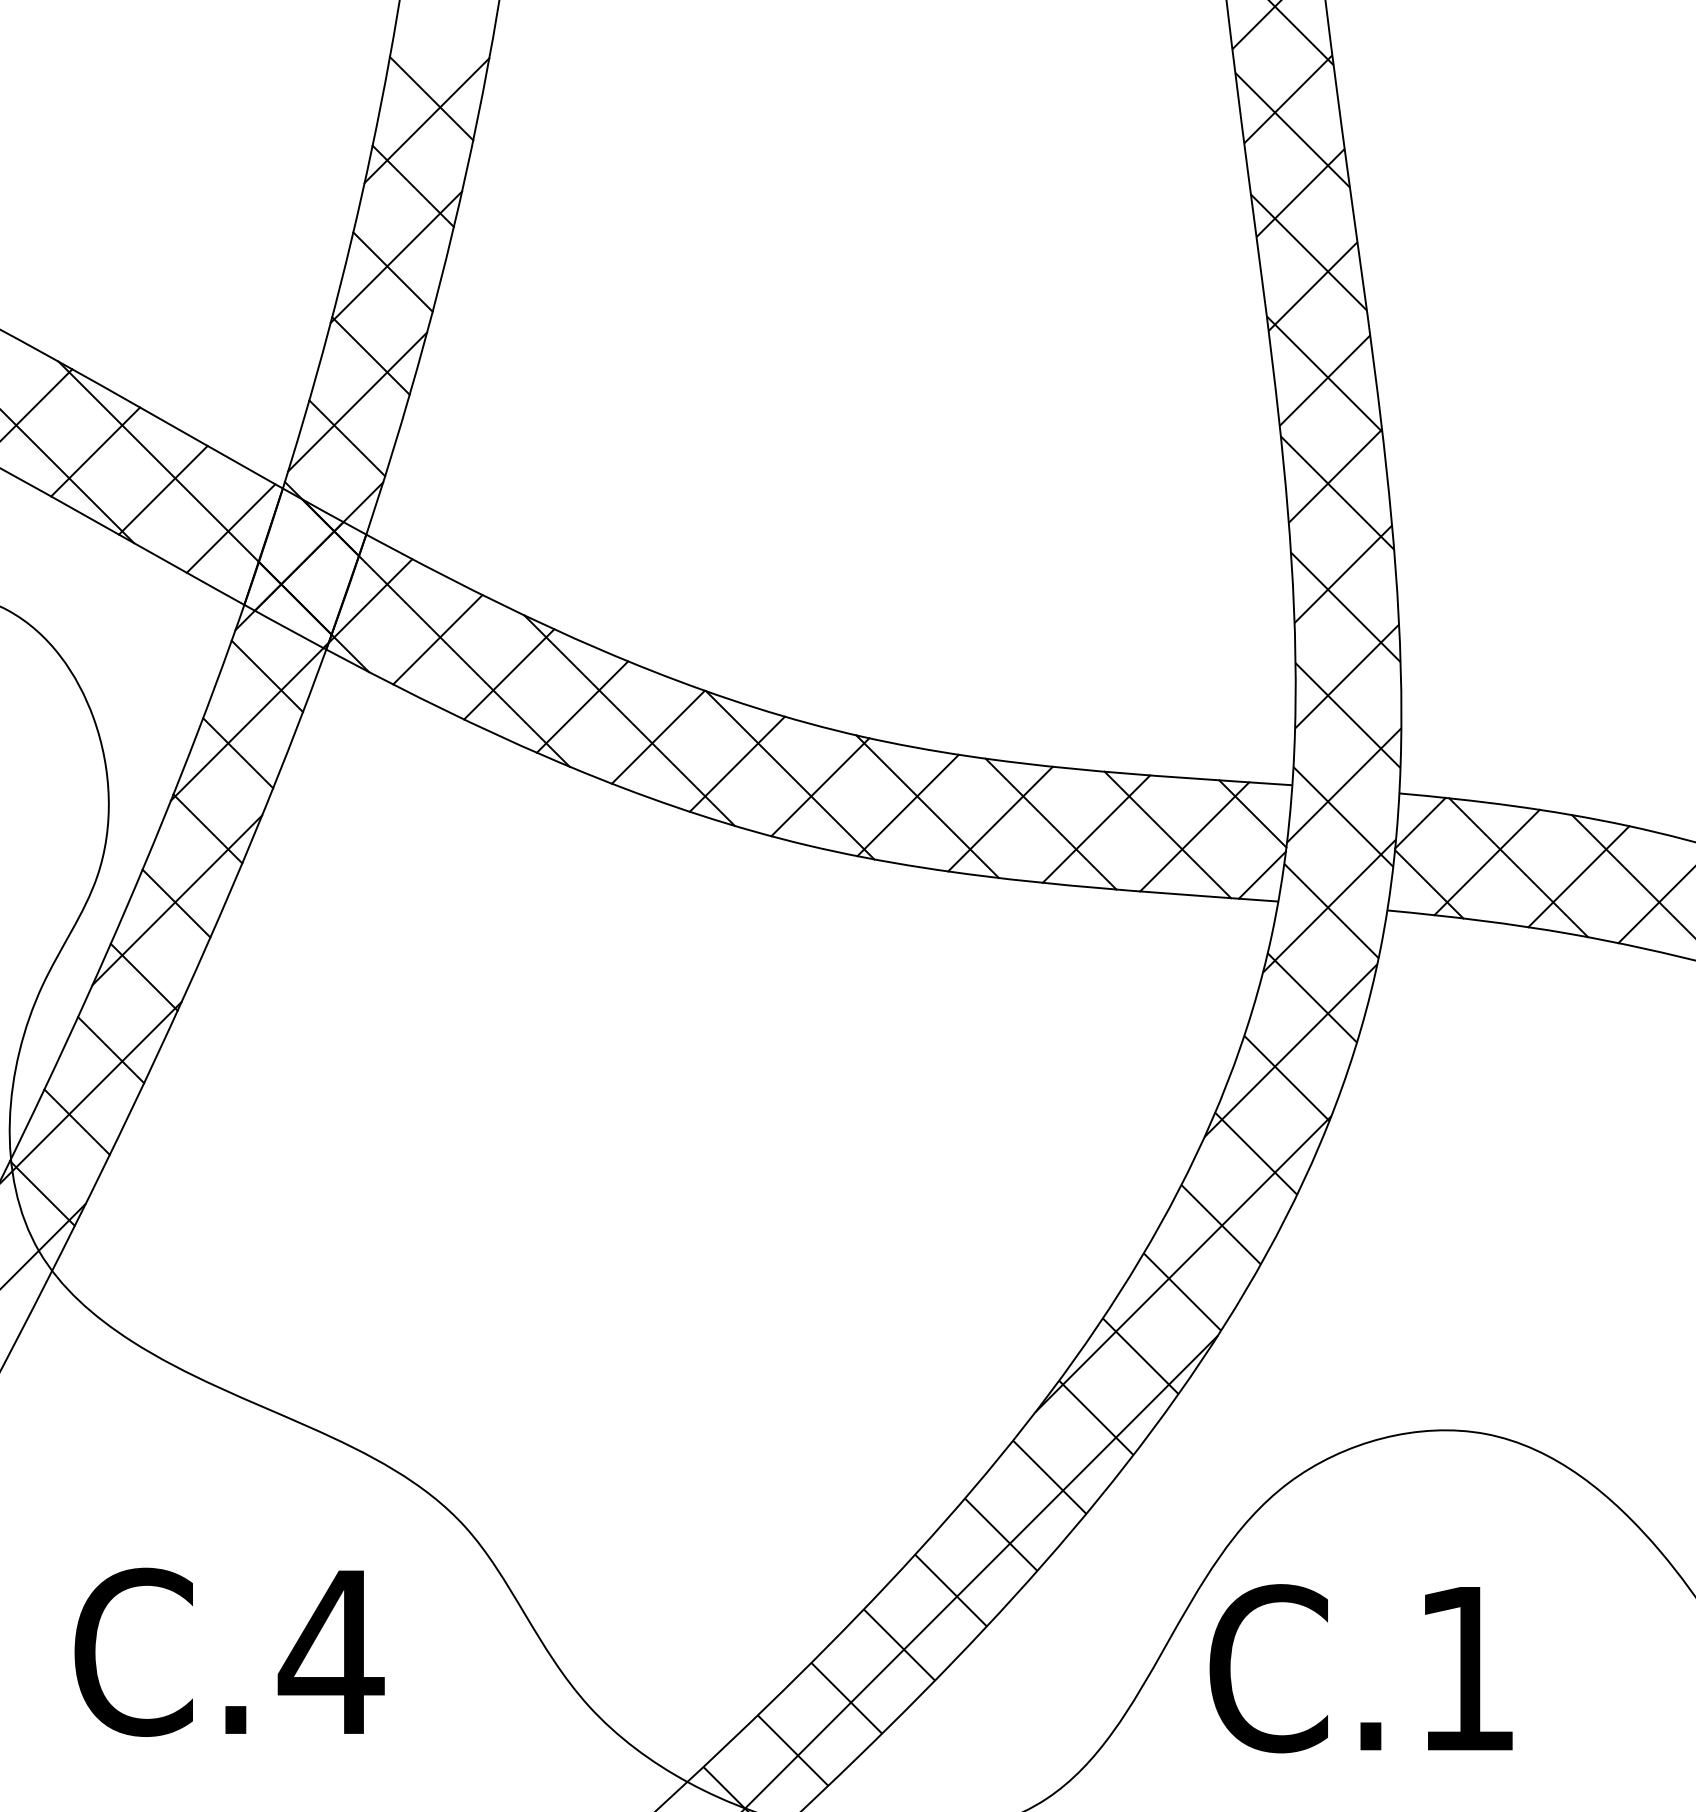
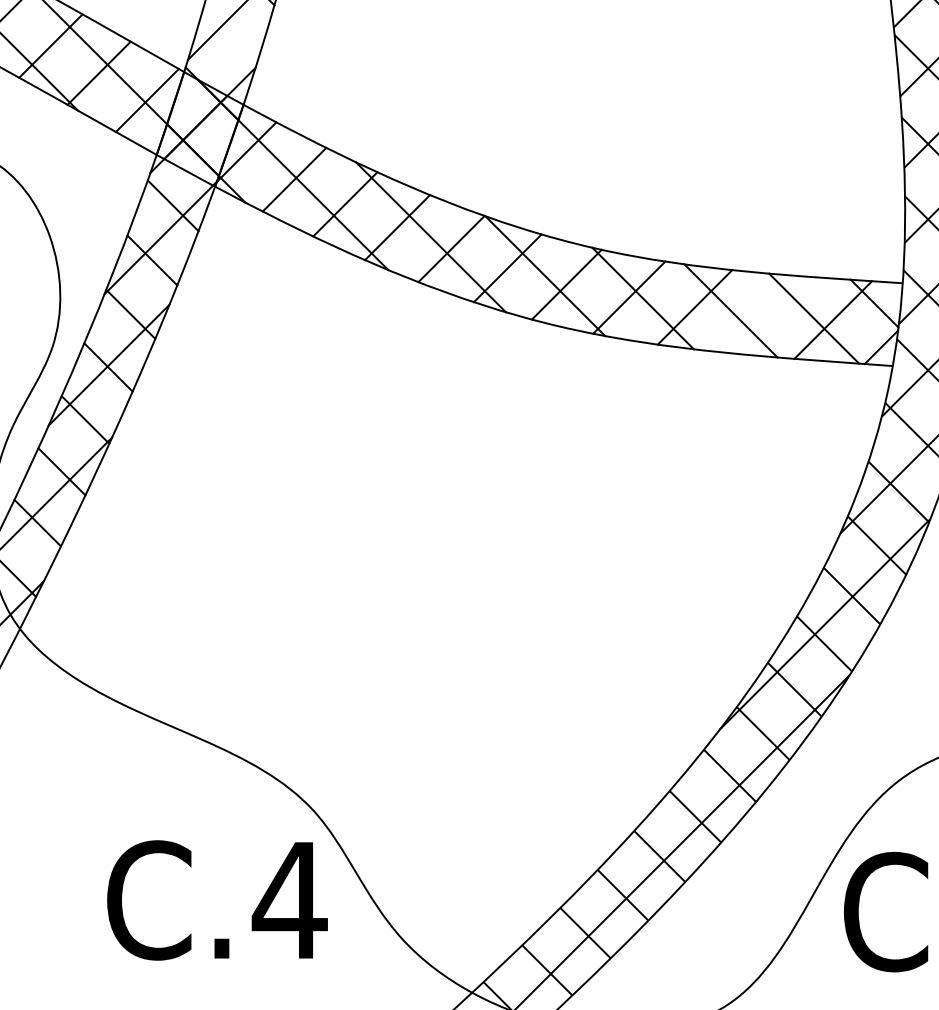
line: (347, 438) -> (230, 36), removed
line: (1096, 828) -> (763, 314), removed
text: (229, 1651) -> (217, 899), moved

